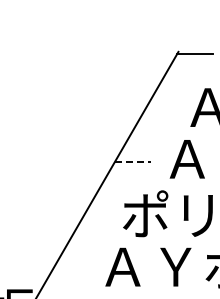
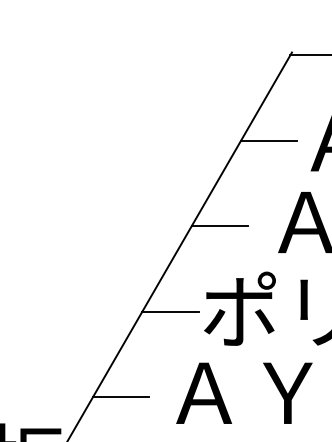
line: (163, 107) -> (268, 140), added
line: (132, 161) -> (219, 226), dashed -> solid
line: (101, 215) -> (170, 311), added
line: (70, 269) -> (121, 396), added

